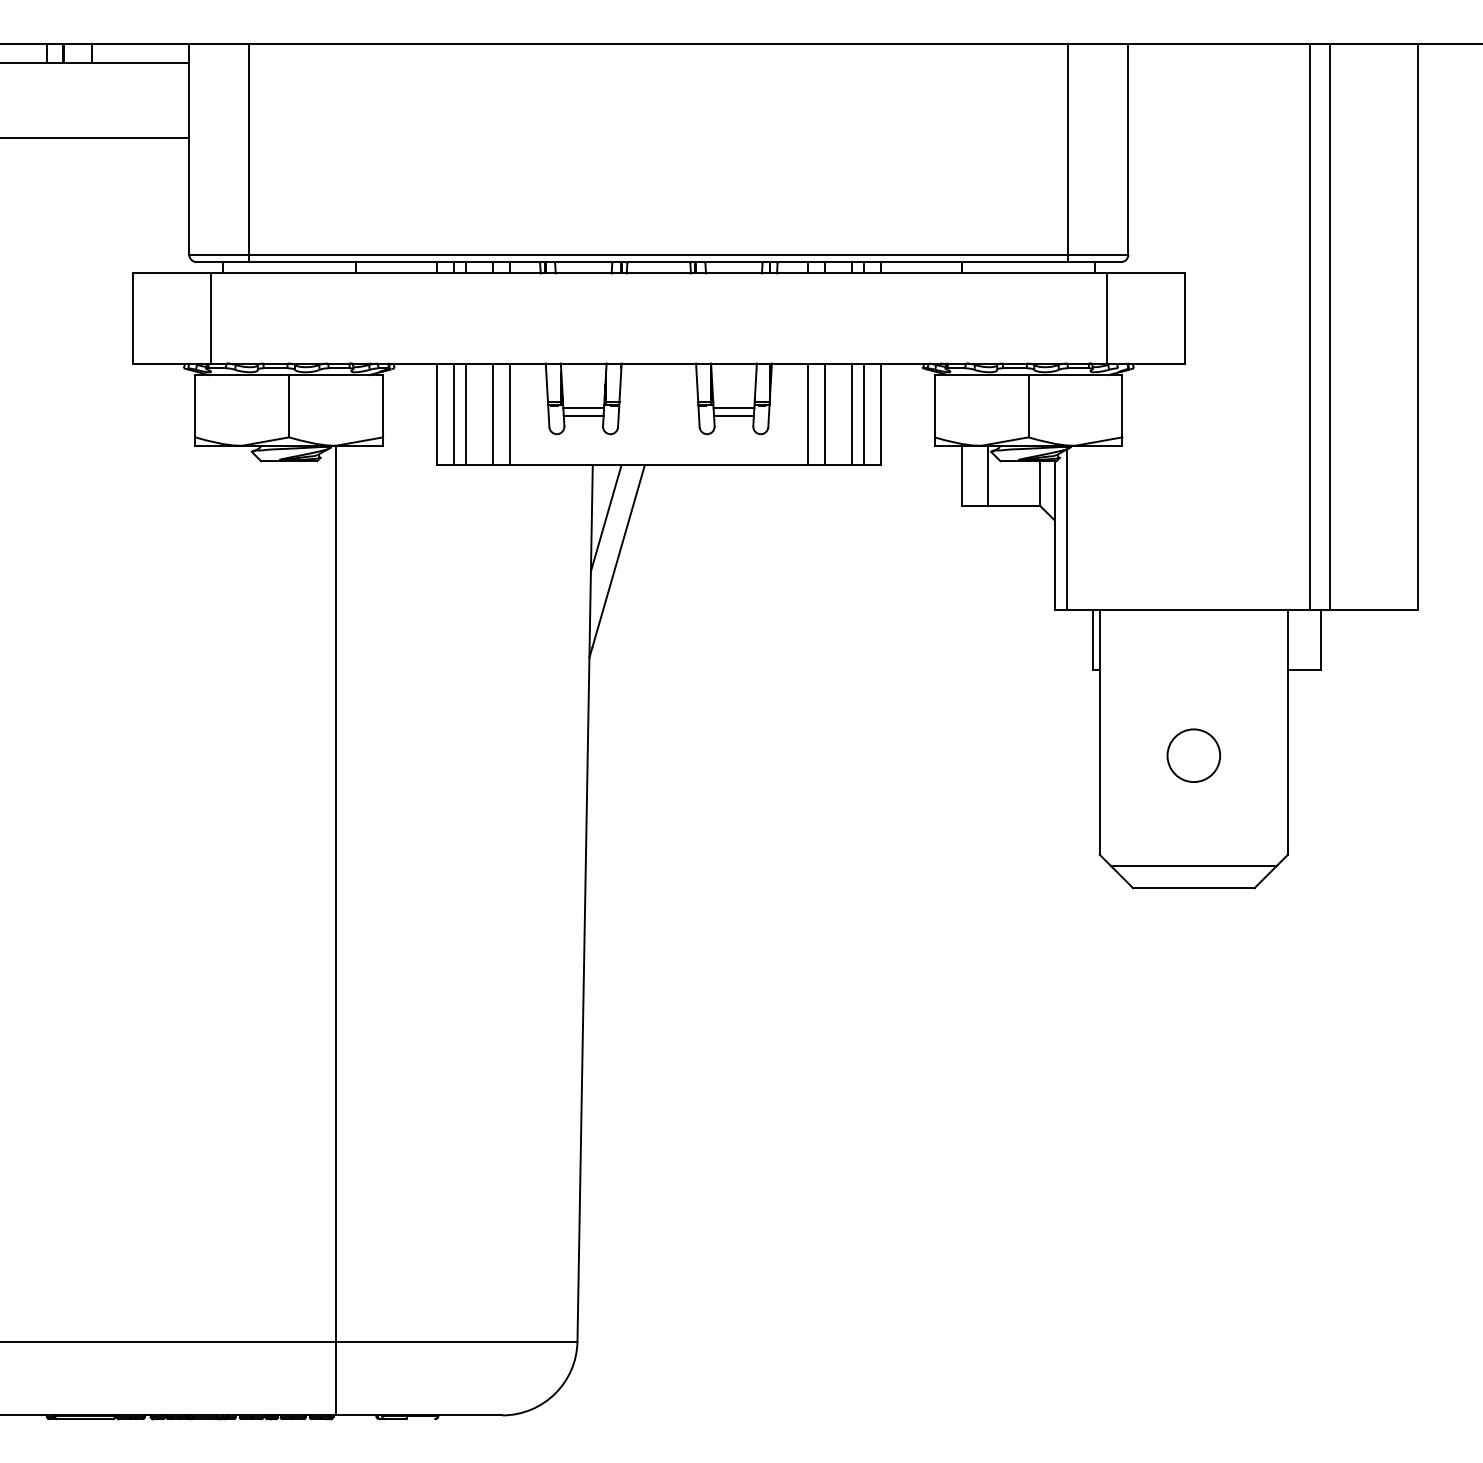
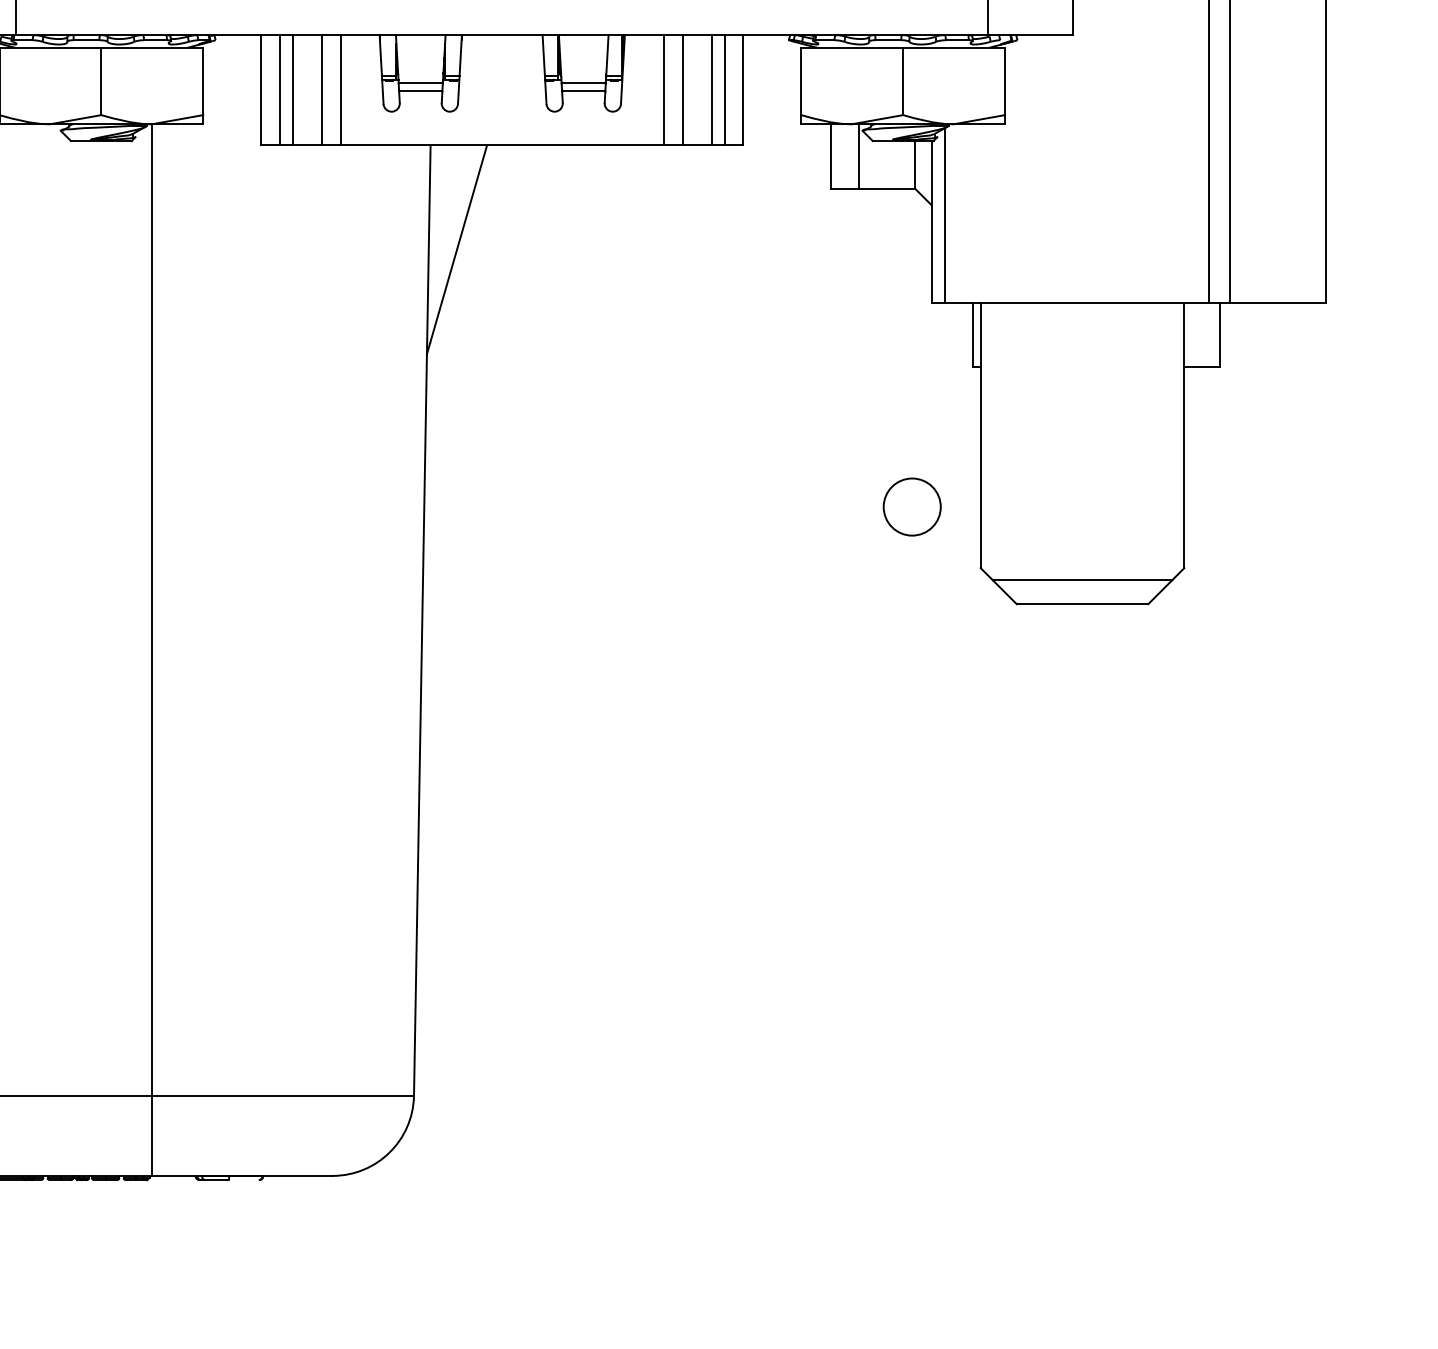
line: (605, 518) -> (444, 203), removed
circle: (1193, 755) -> (911, 506), moved

